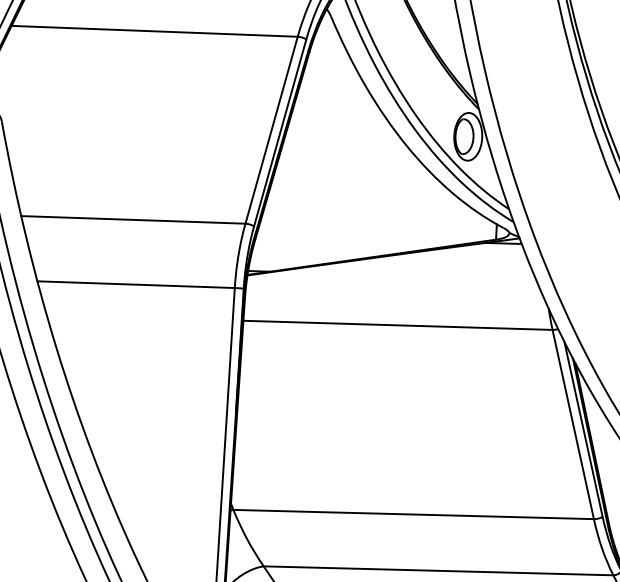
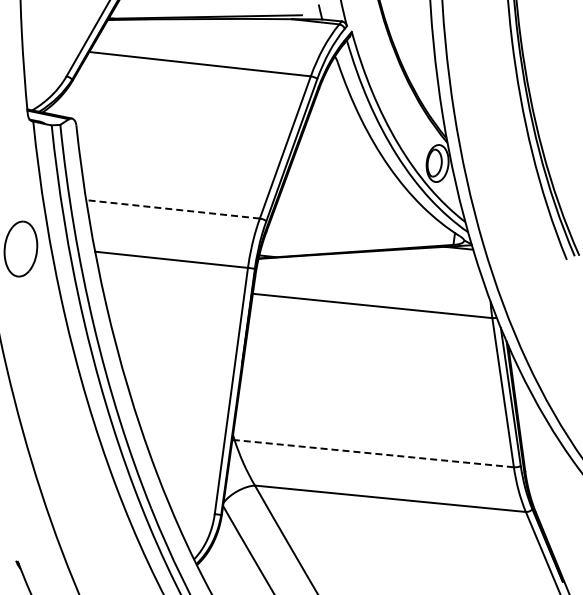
line: (132, 220) -> (172, 209), solid -> dashed
line: (412, 514) -> (373, 453), solid -> dashed

